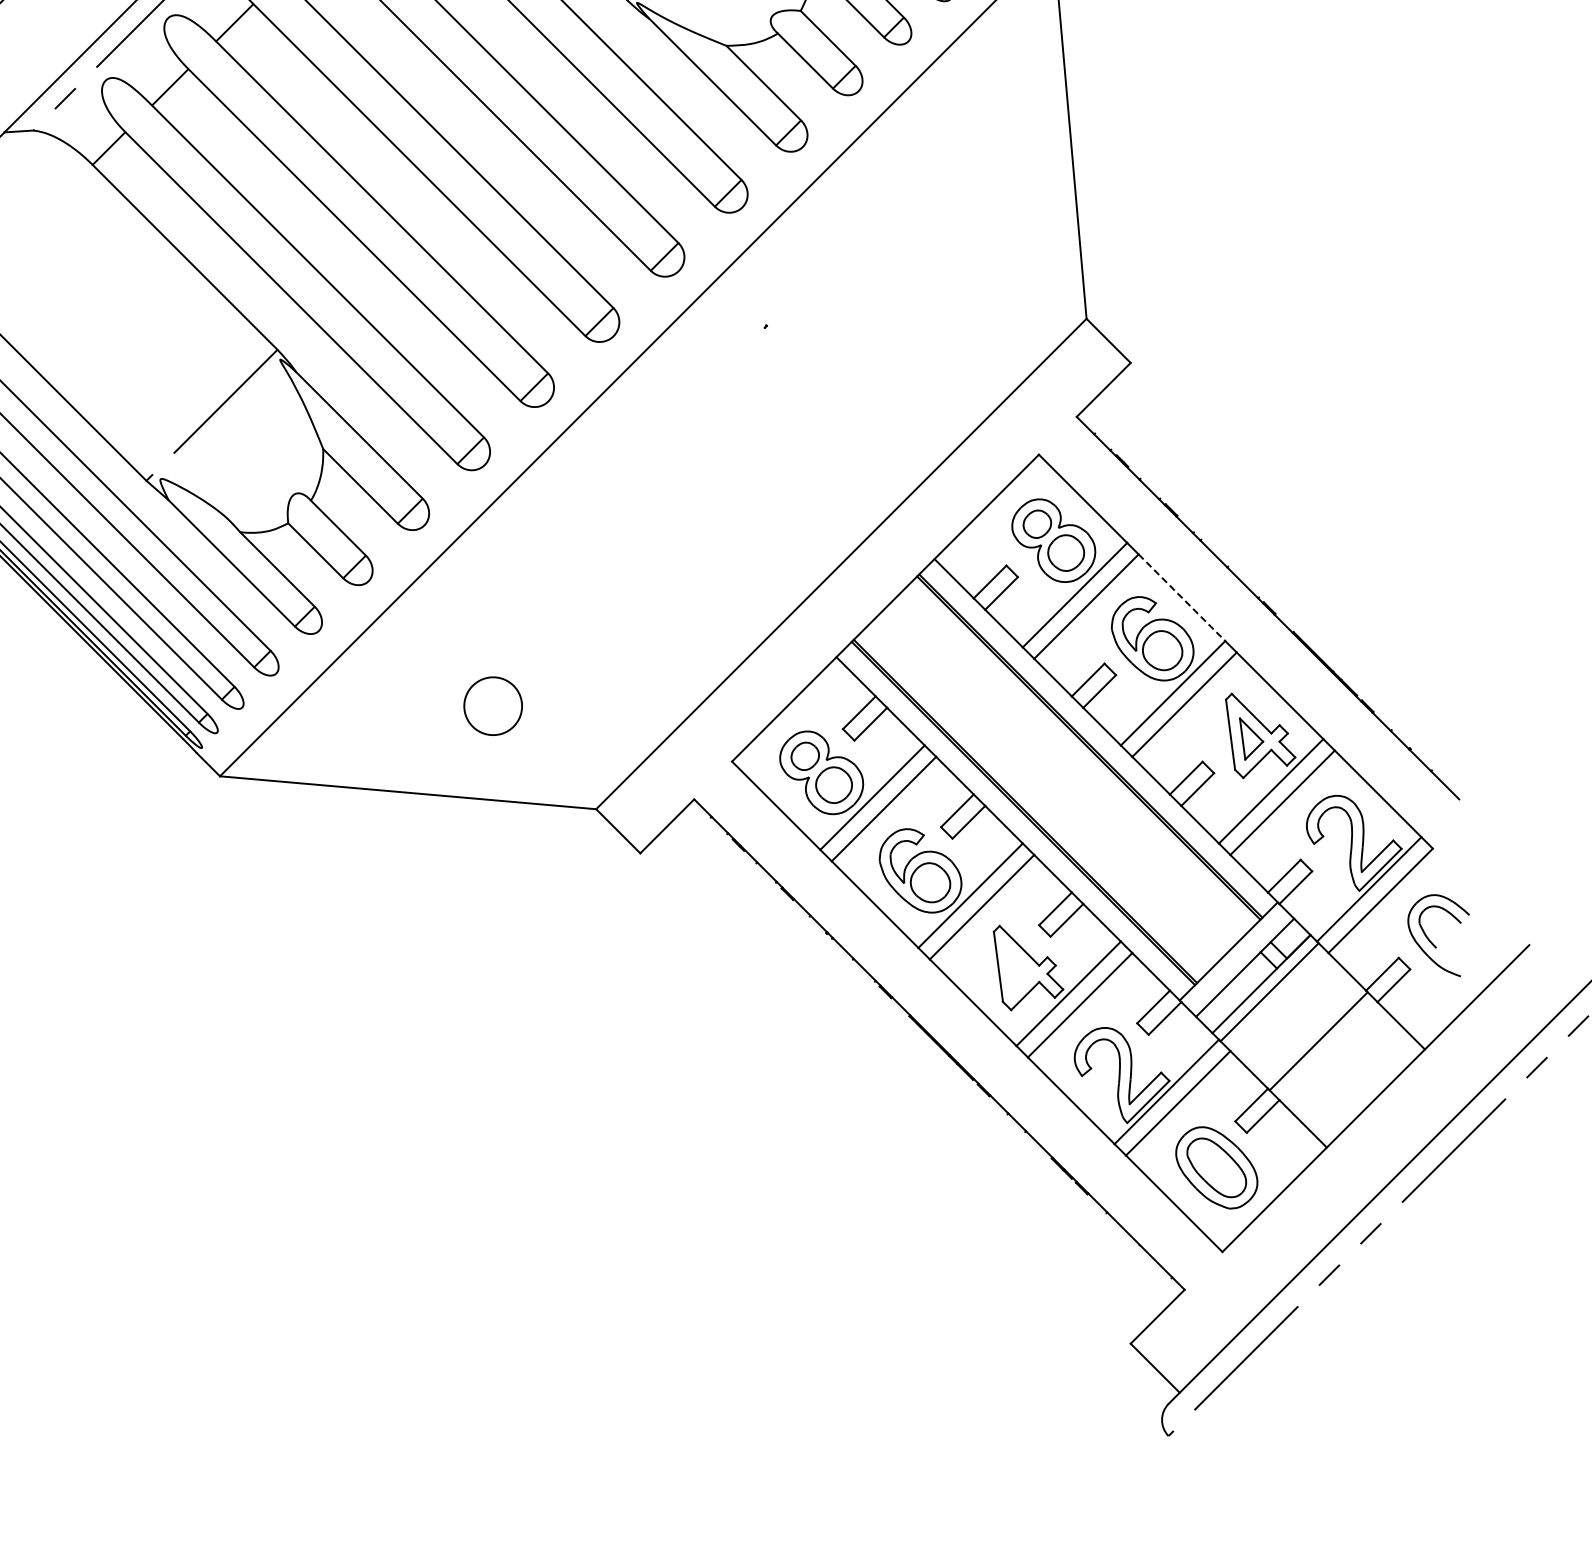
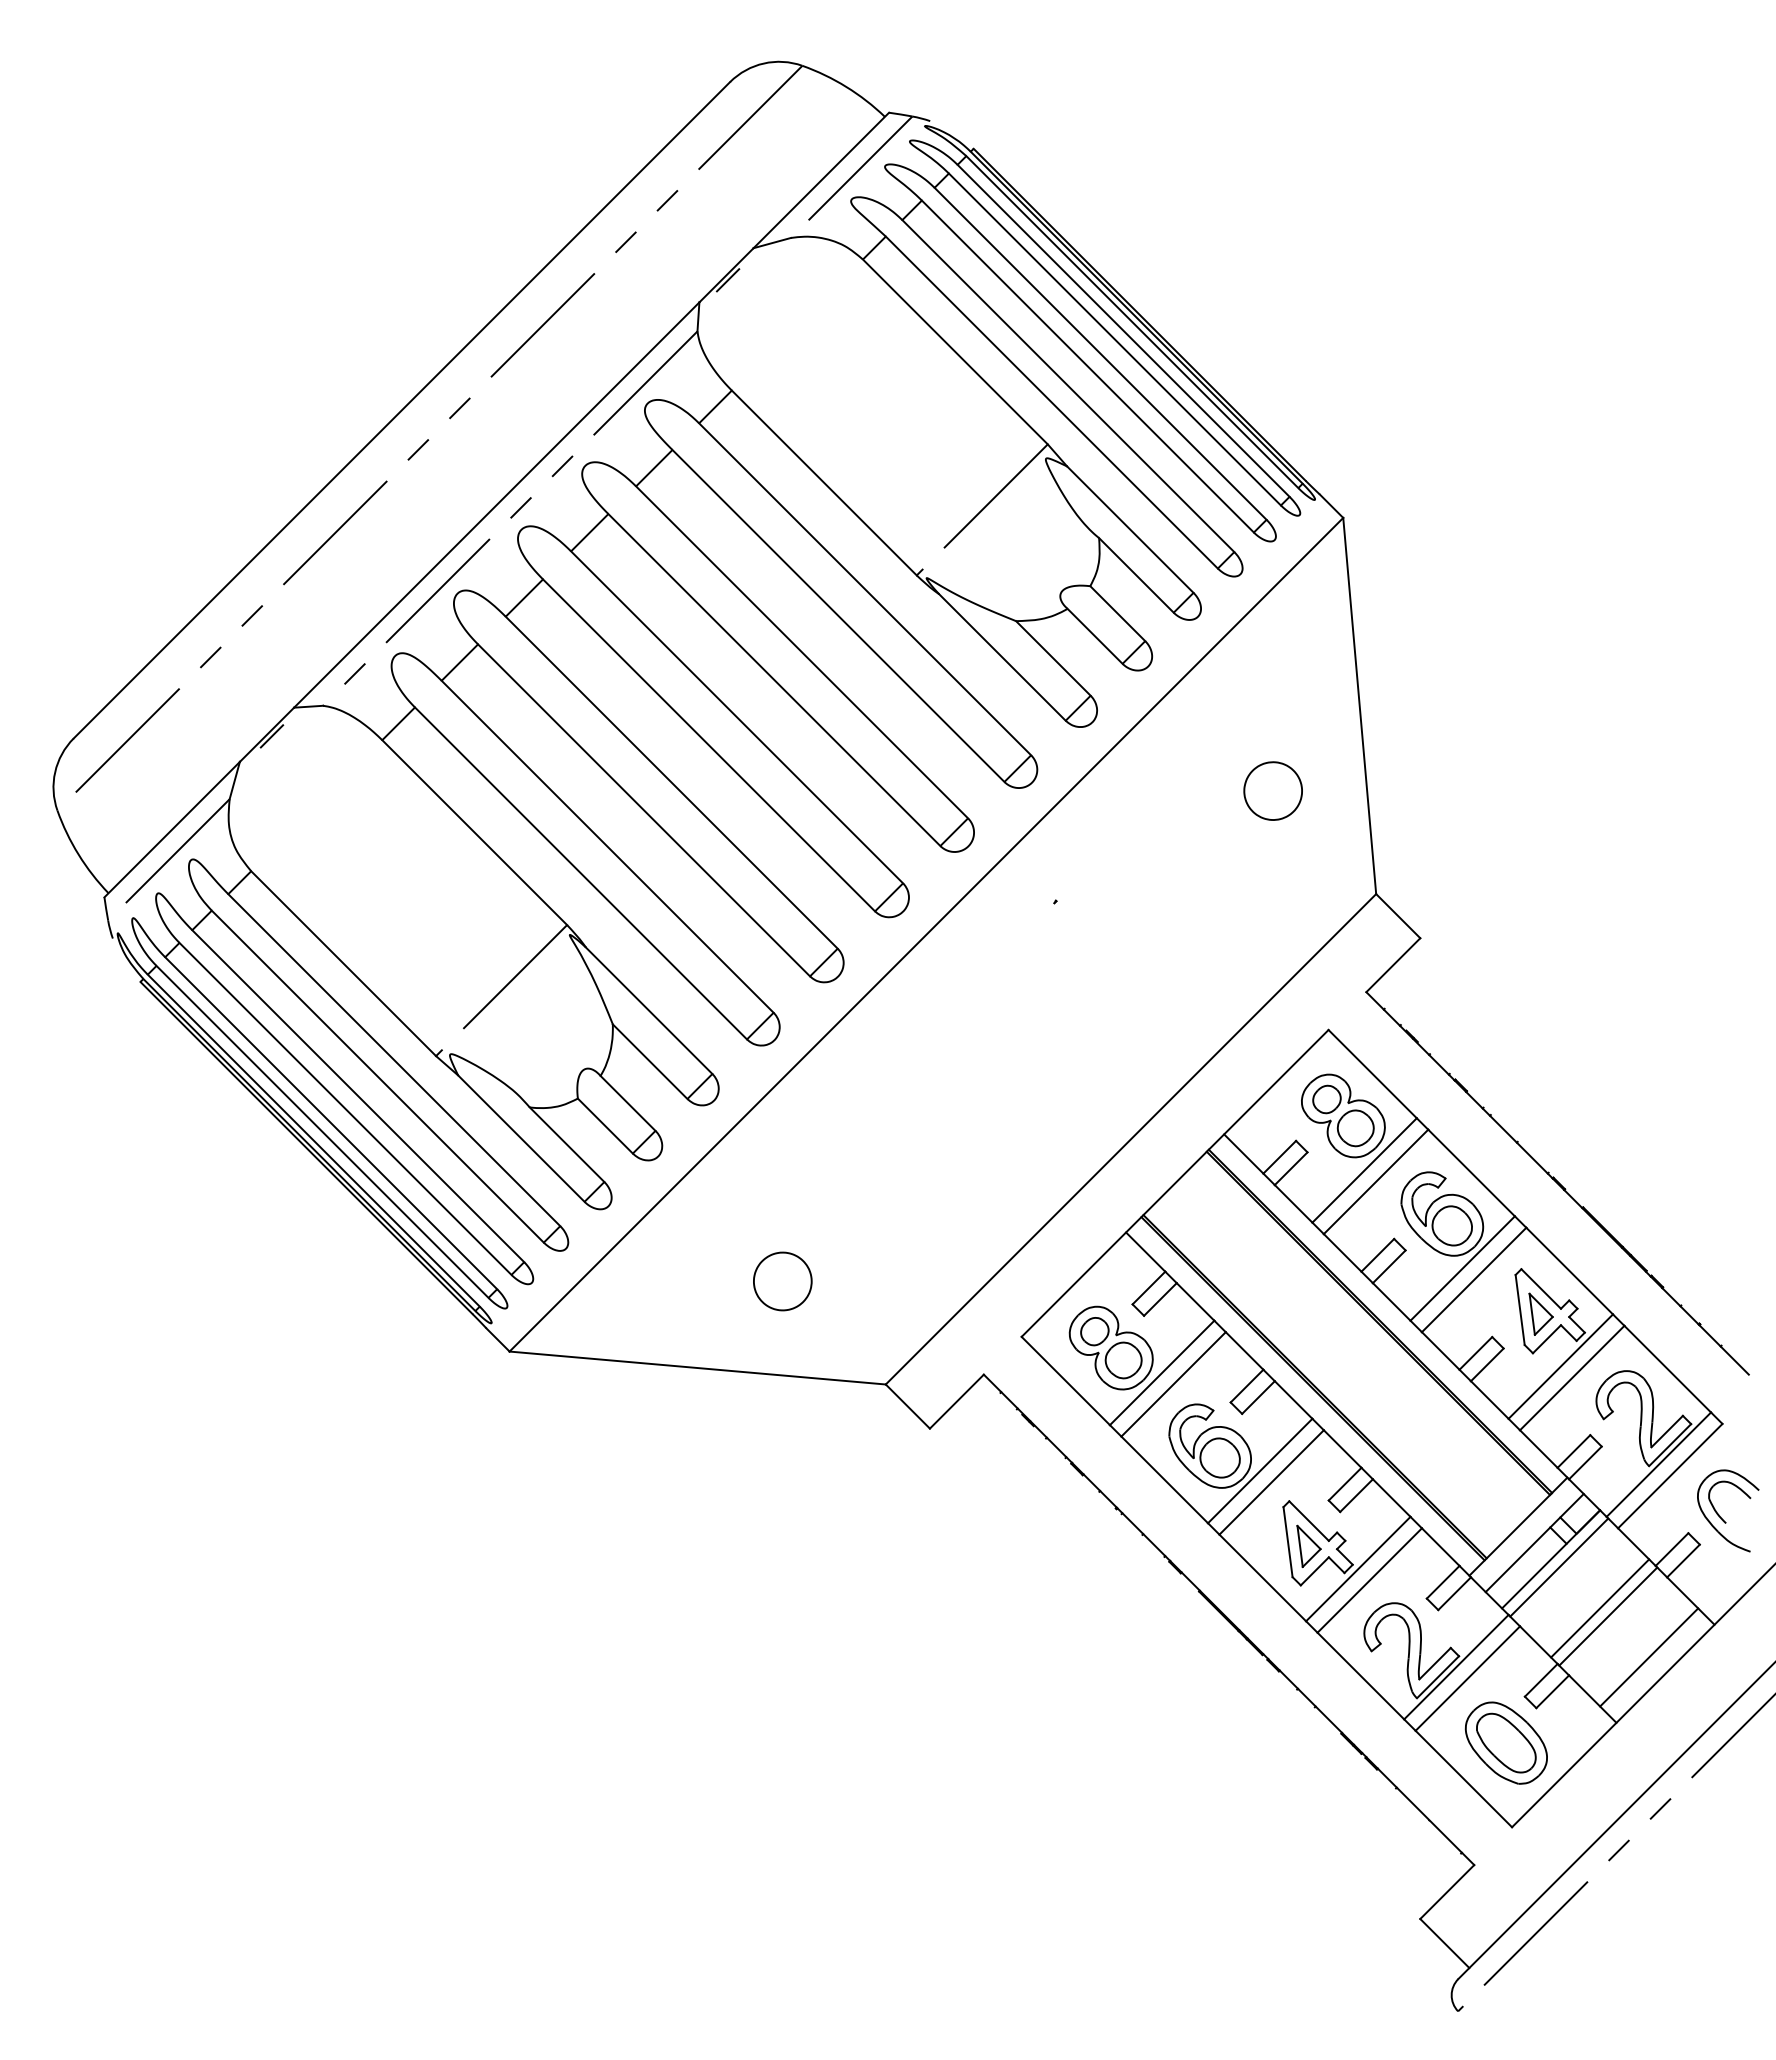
part: (982, 215) -> (1272, 790), added
line: (1181, 598) -> (1471, 1173), dashed -> solid
part: (1018, 970) -> (1308, 1545), added
line: (1310, 1033) -> (1600, 1608), added
line: (1359, 1082) -> (1649, 1657), added

